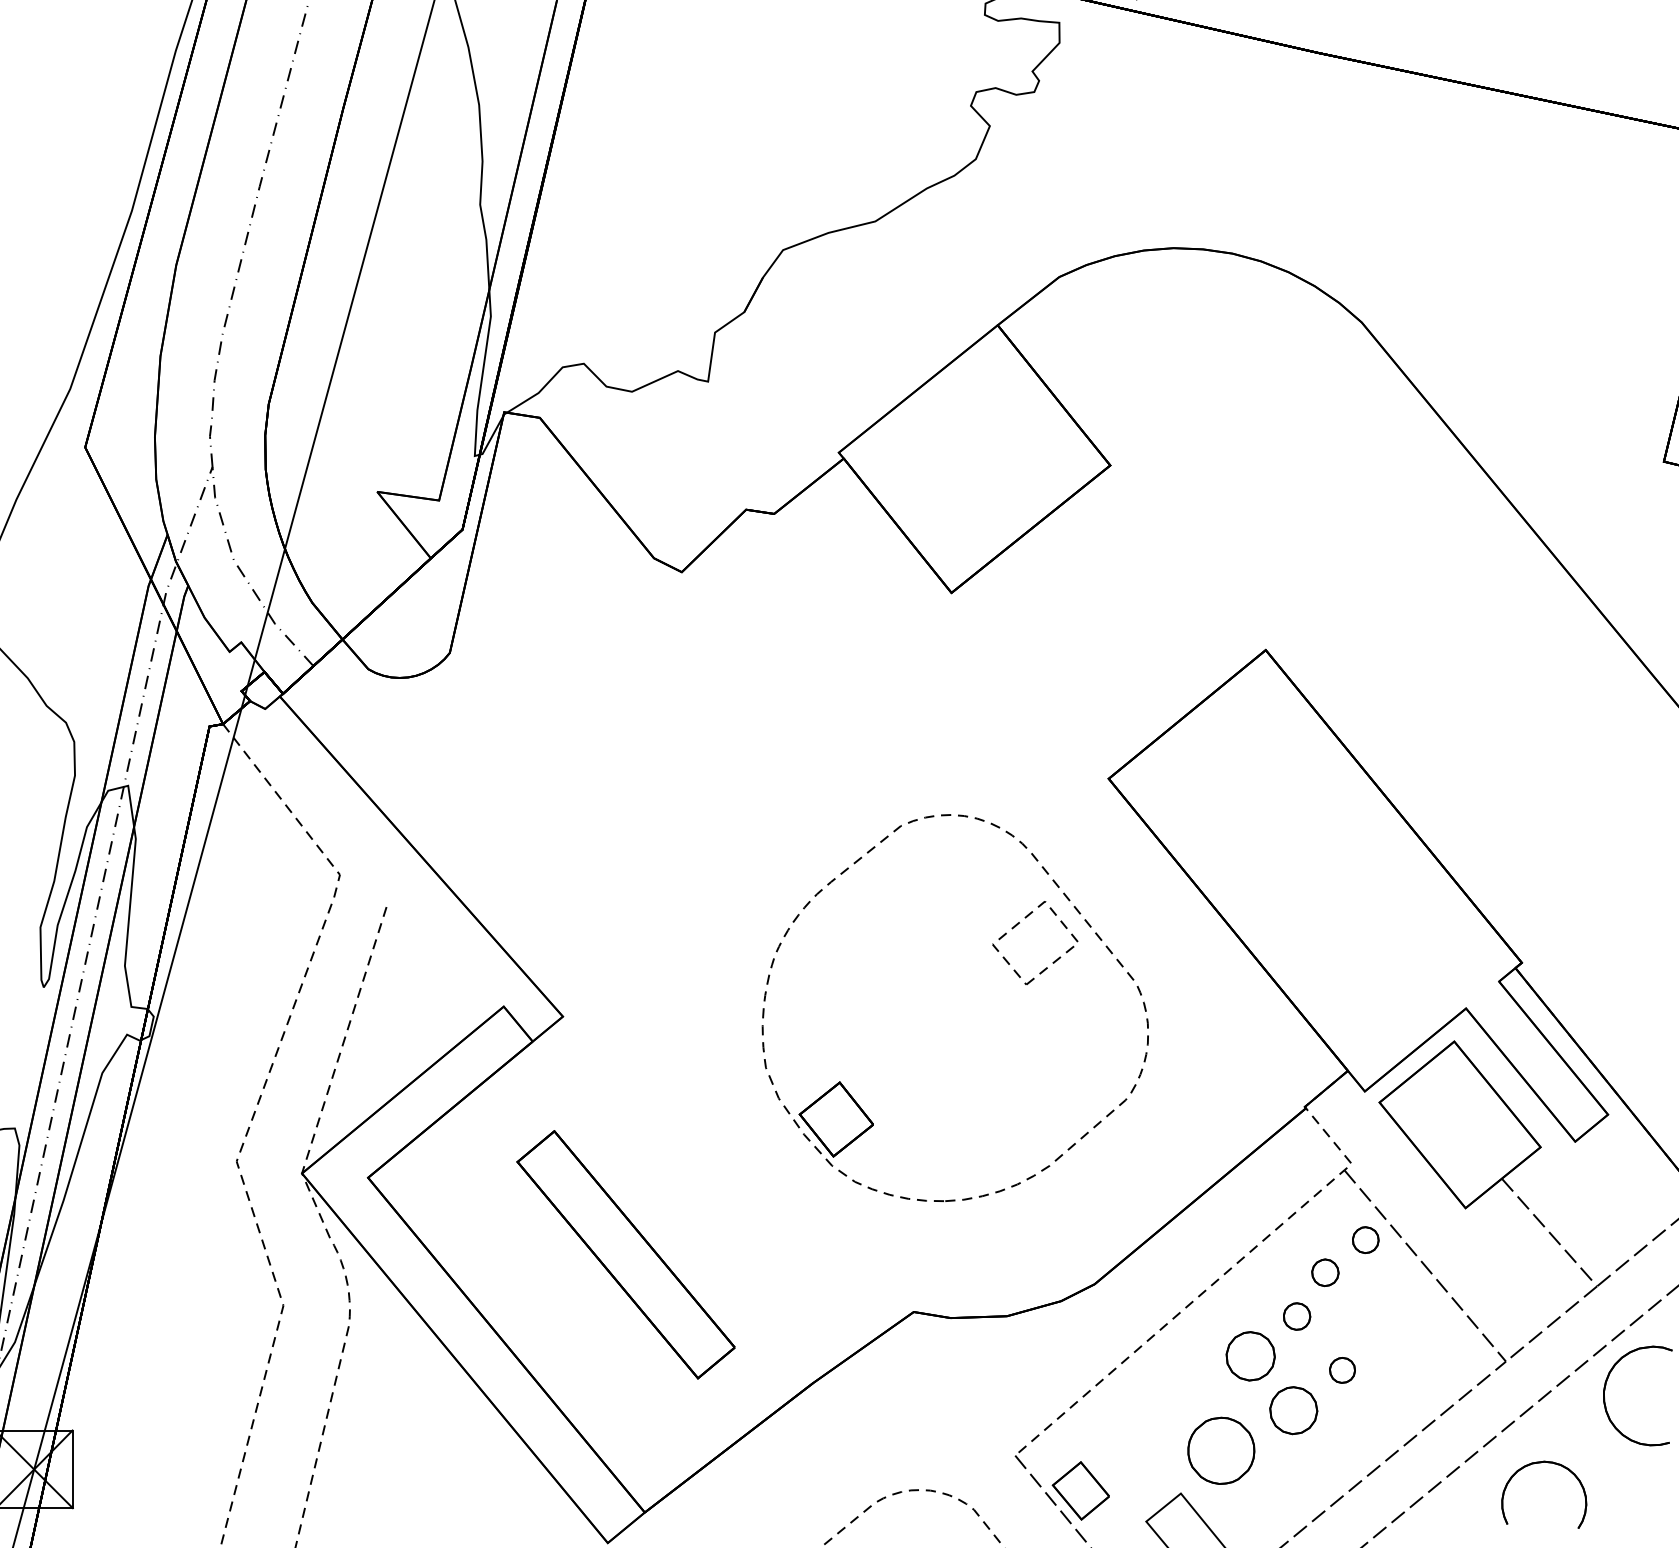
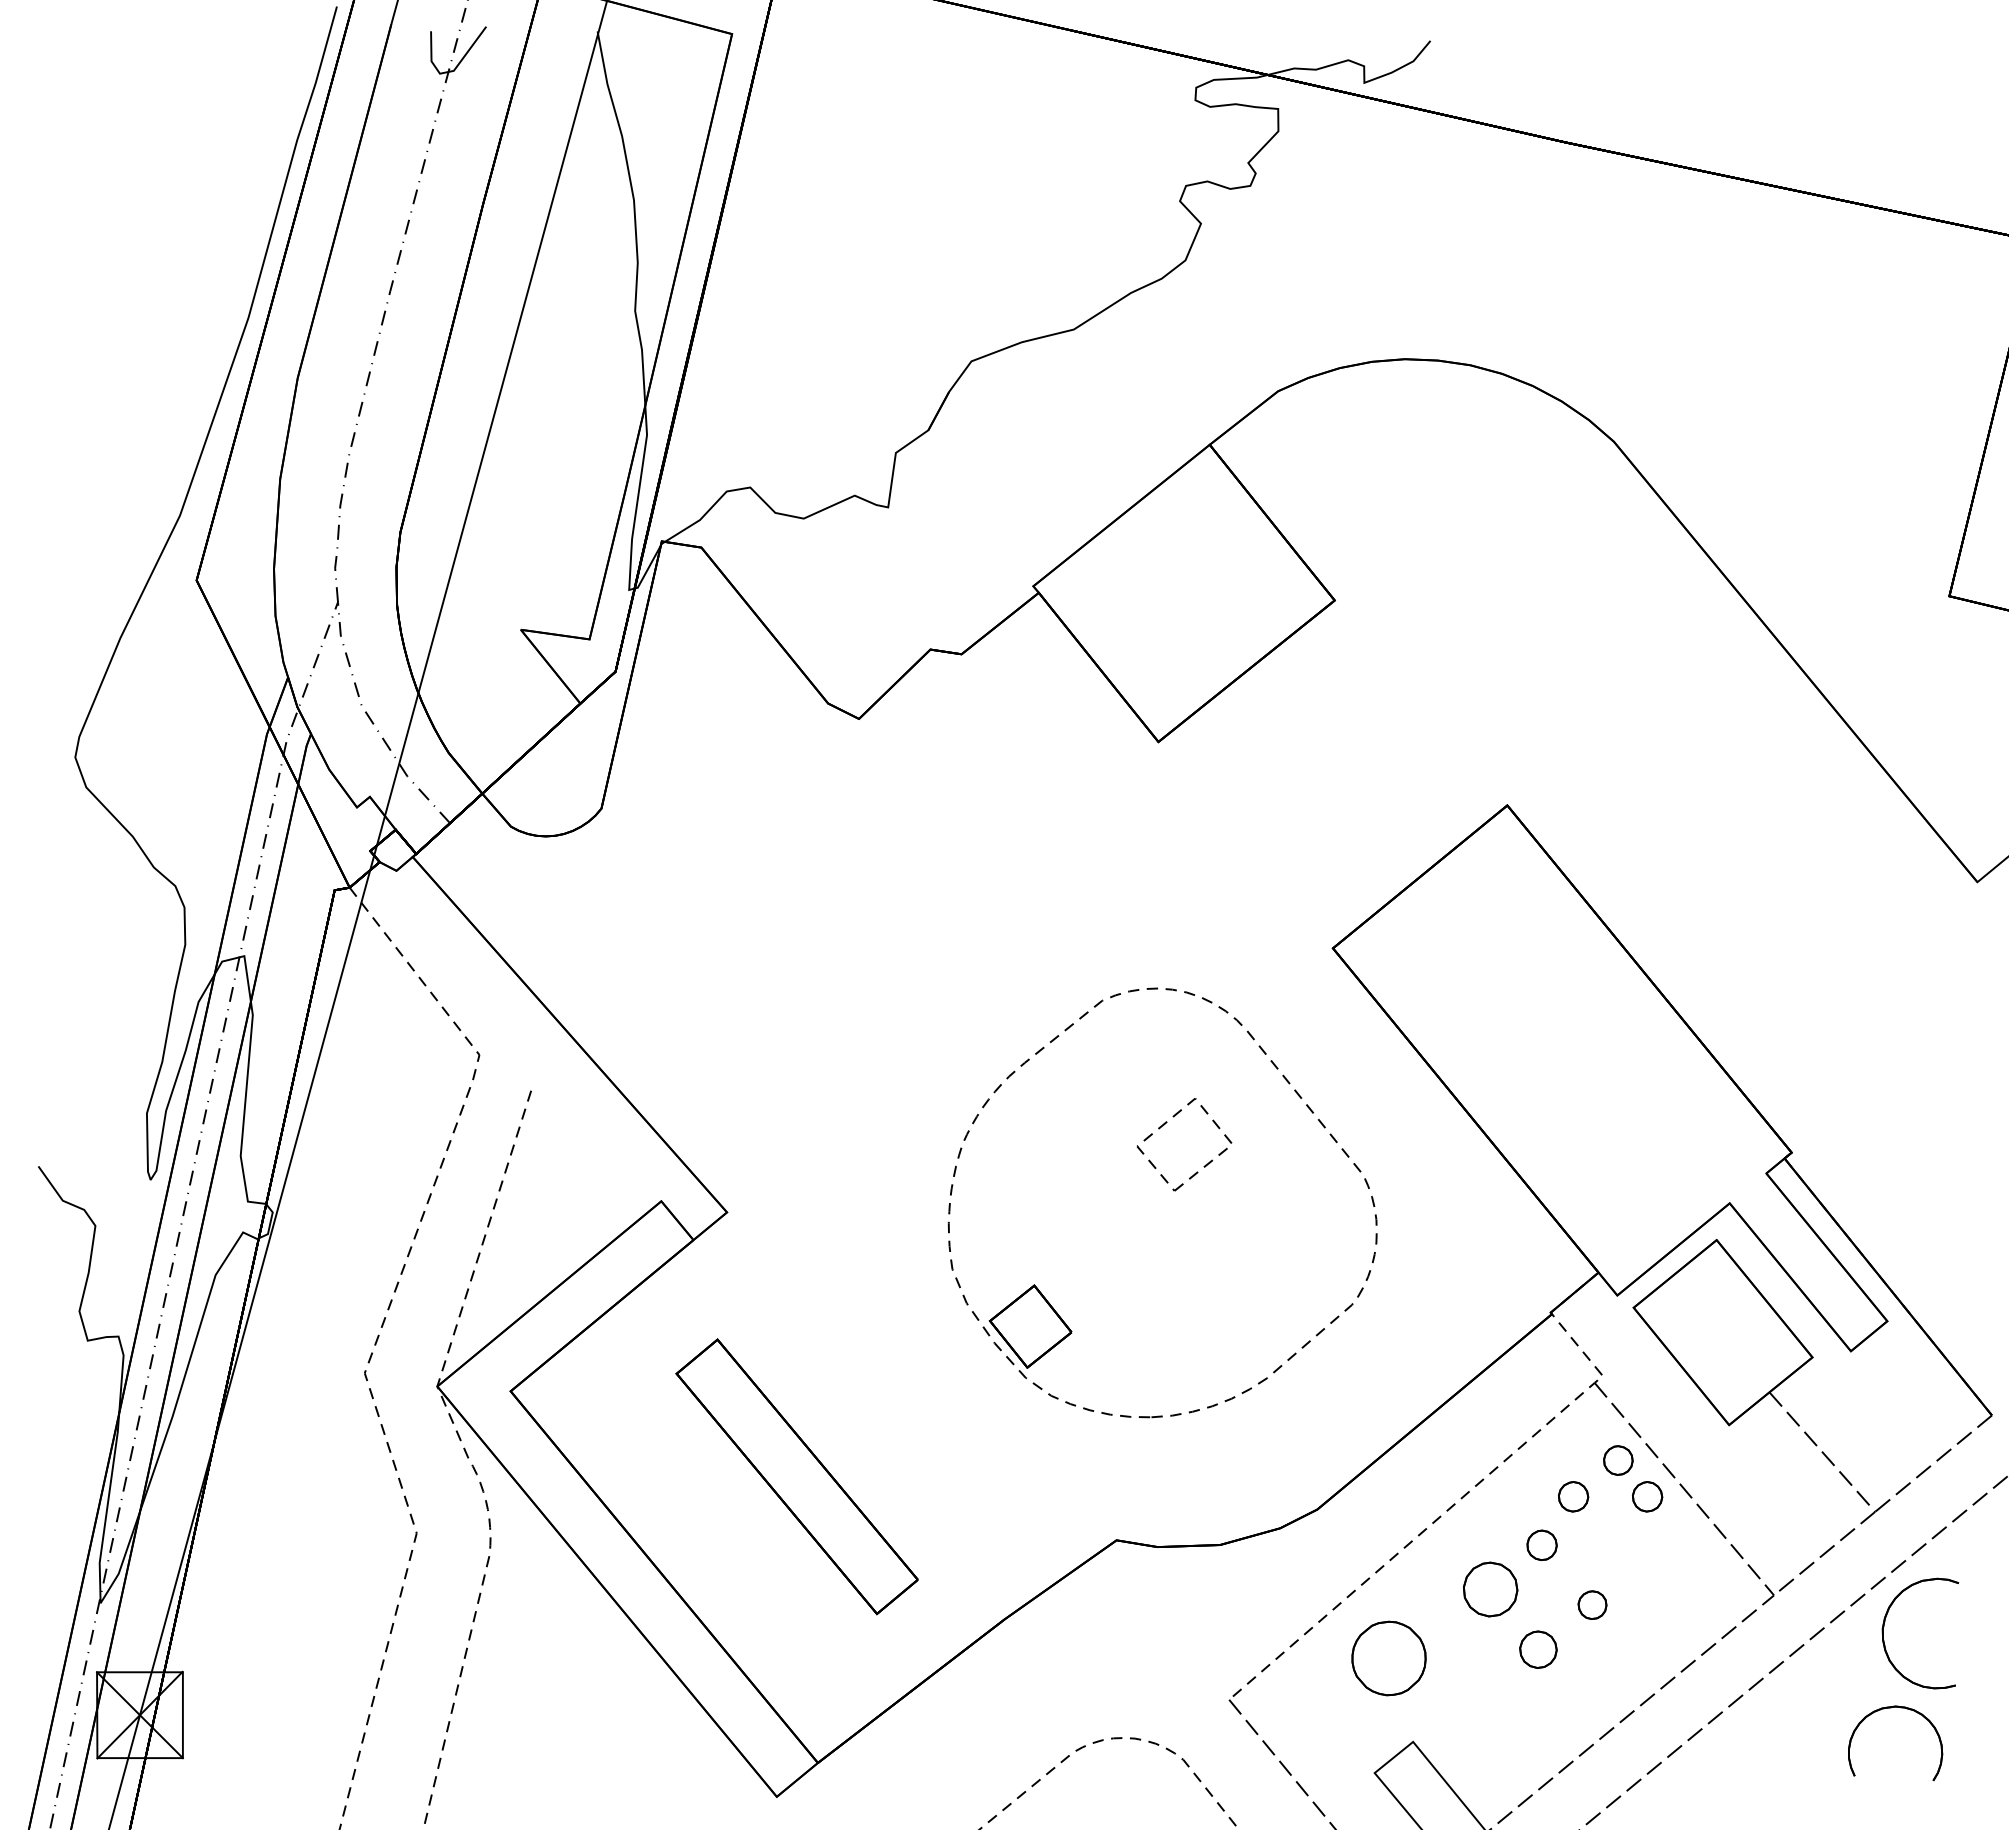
part: (1018, 924) -> (1165, 1124), moved
part: (1392, 1272) -> (1647, 1496), added
part: (1293, 1410) -> (1538, 1649), size x0.7
part: (1220, 1450) -> (1388, 1658), moved
part: (1540, 1463) -> (1891, 1708), moved
part: (1081, 1490) -> (1302, 1738), removed

